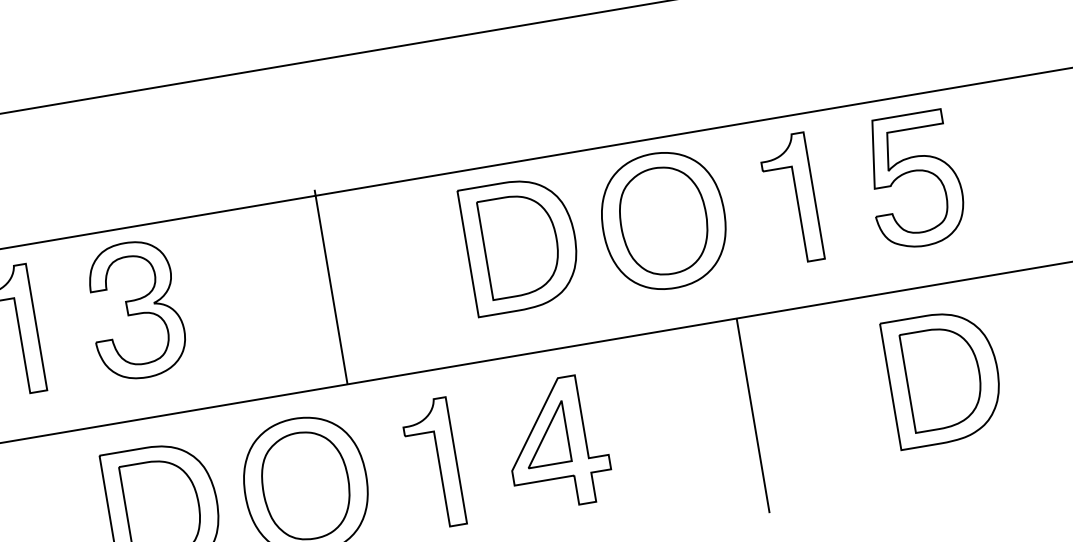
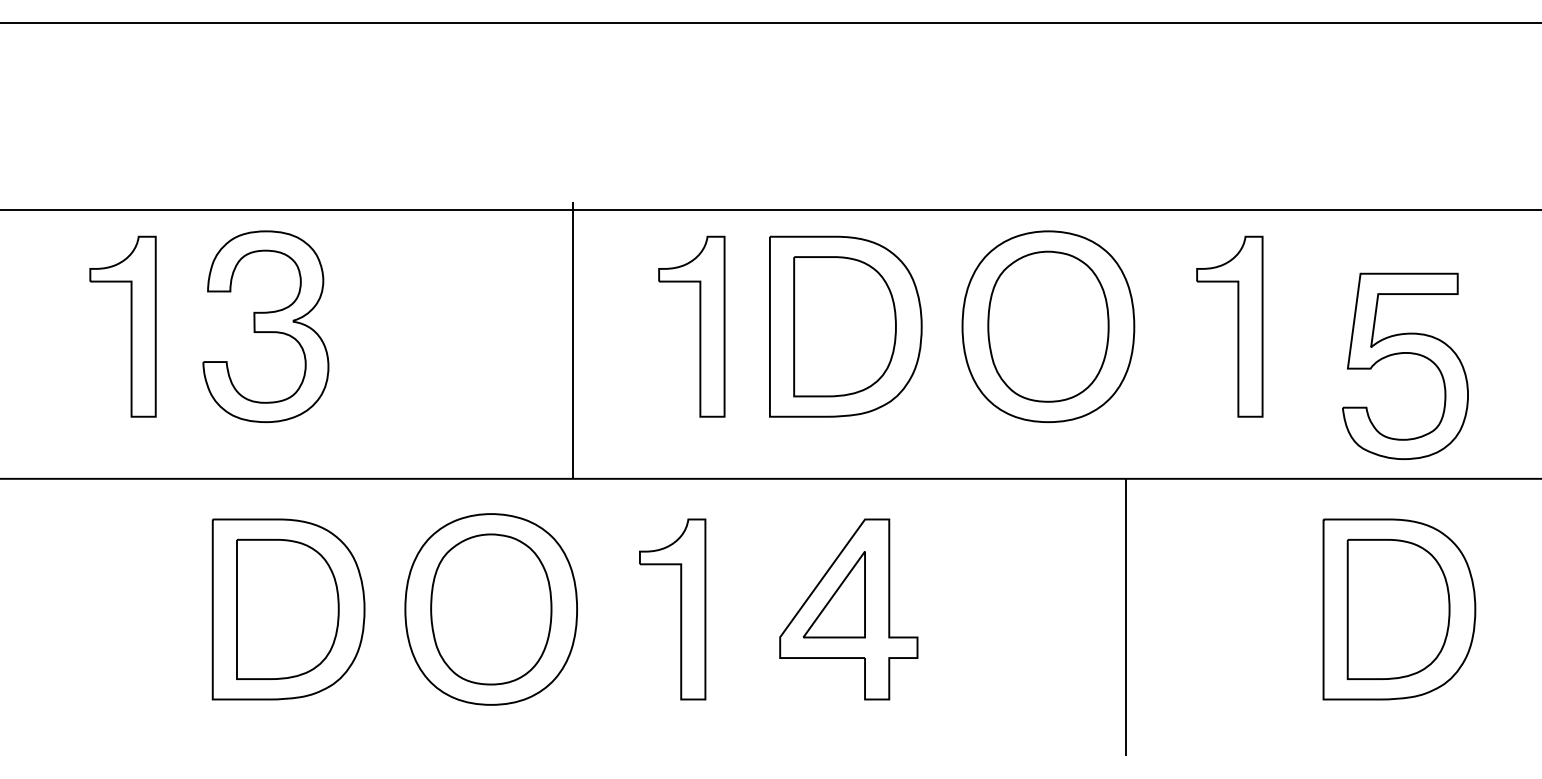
part: (913, 171) -> (1405, 353), moved
part: (418, 262) -> (699, 326), added
part: (135, 310) -> (265, 326), moved

